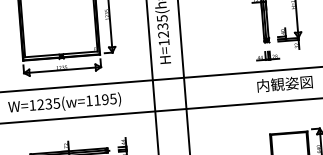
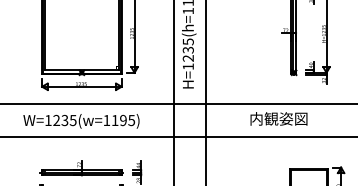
part: (267, 55) -> (293, 88), removed
text: (284, 83) -> (278, 118), moved

